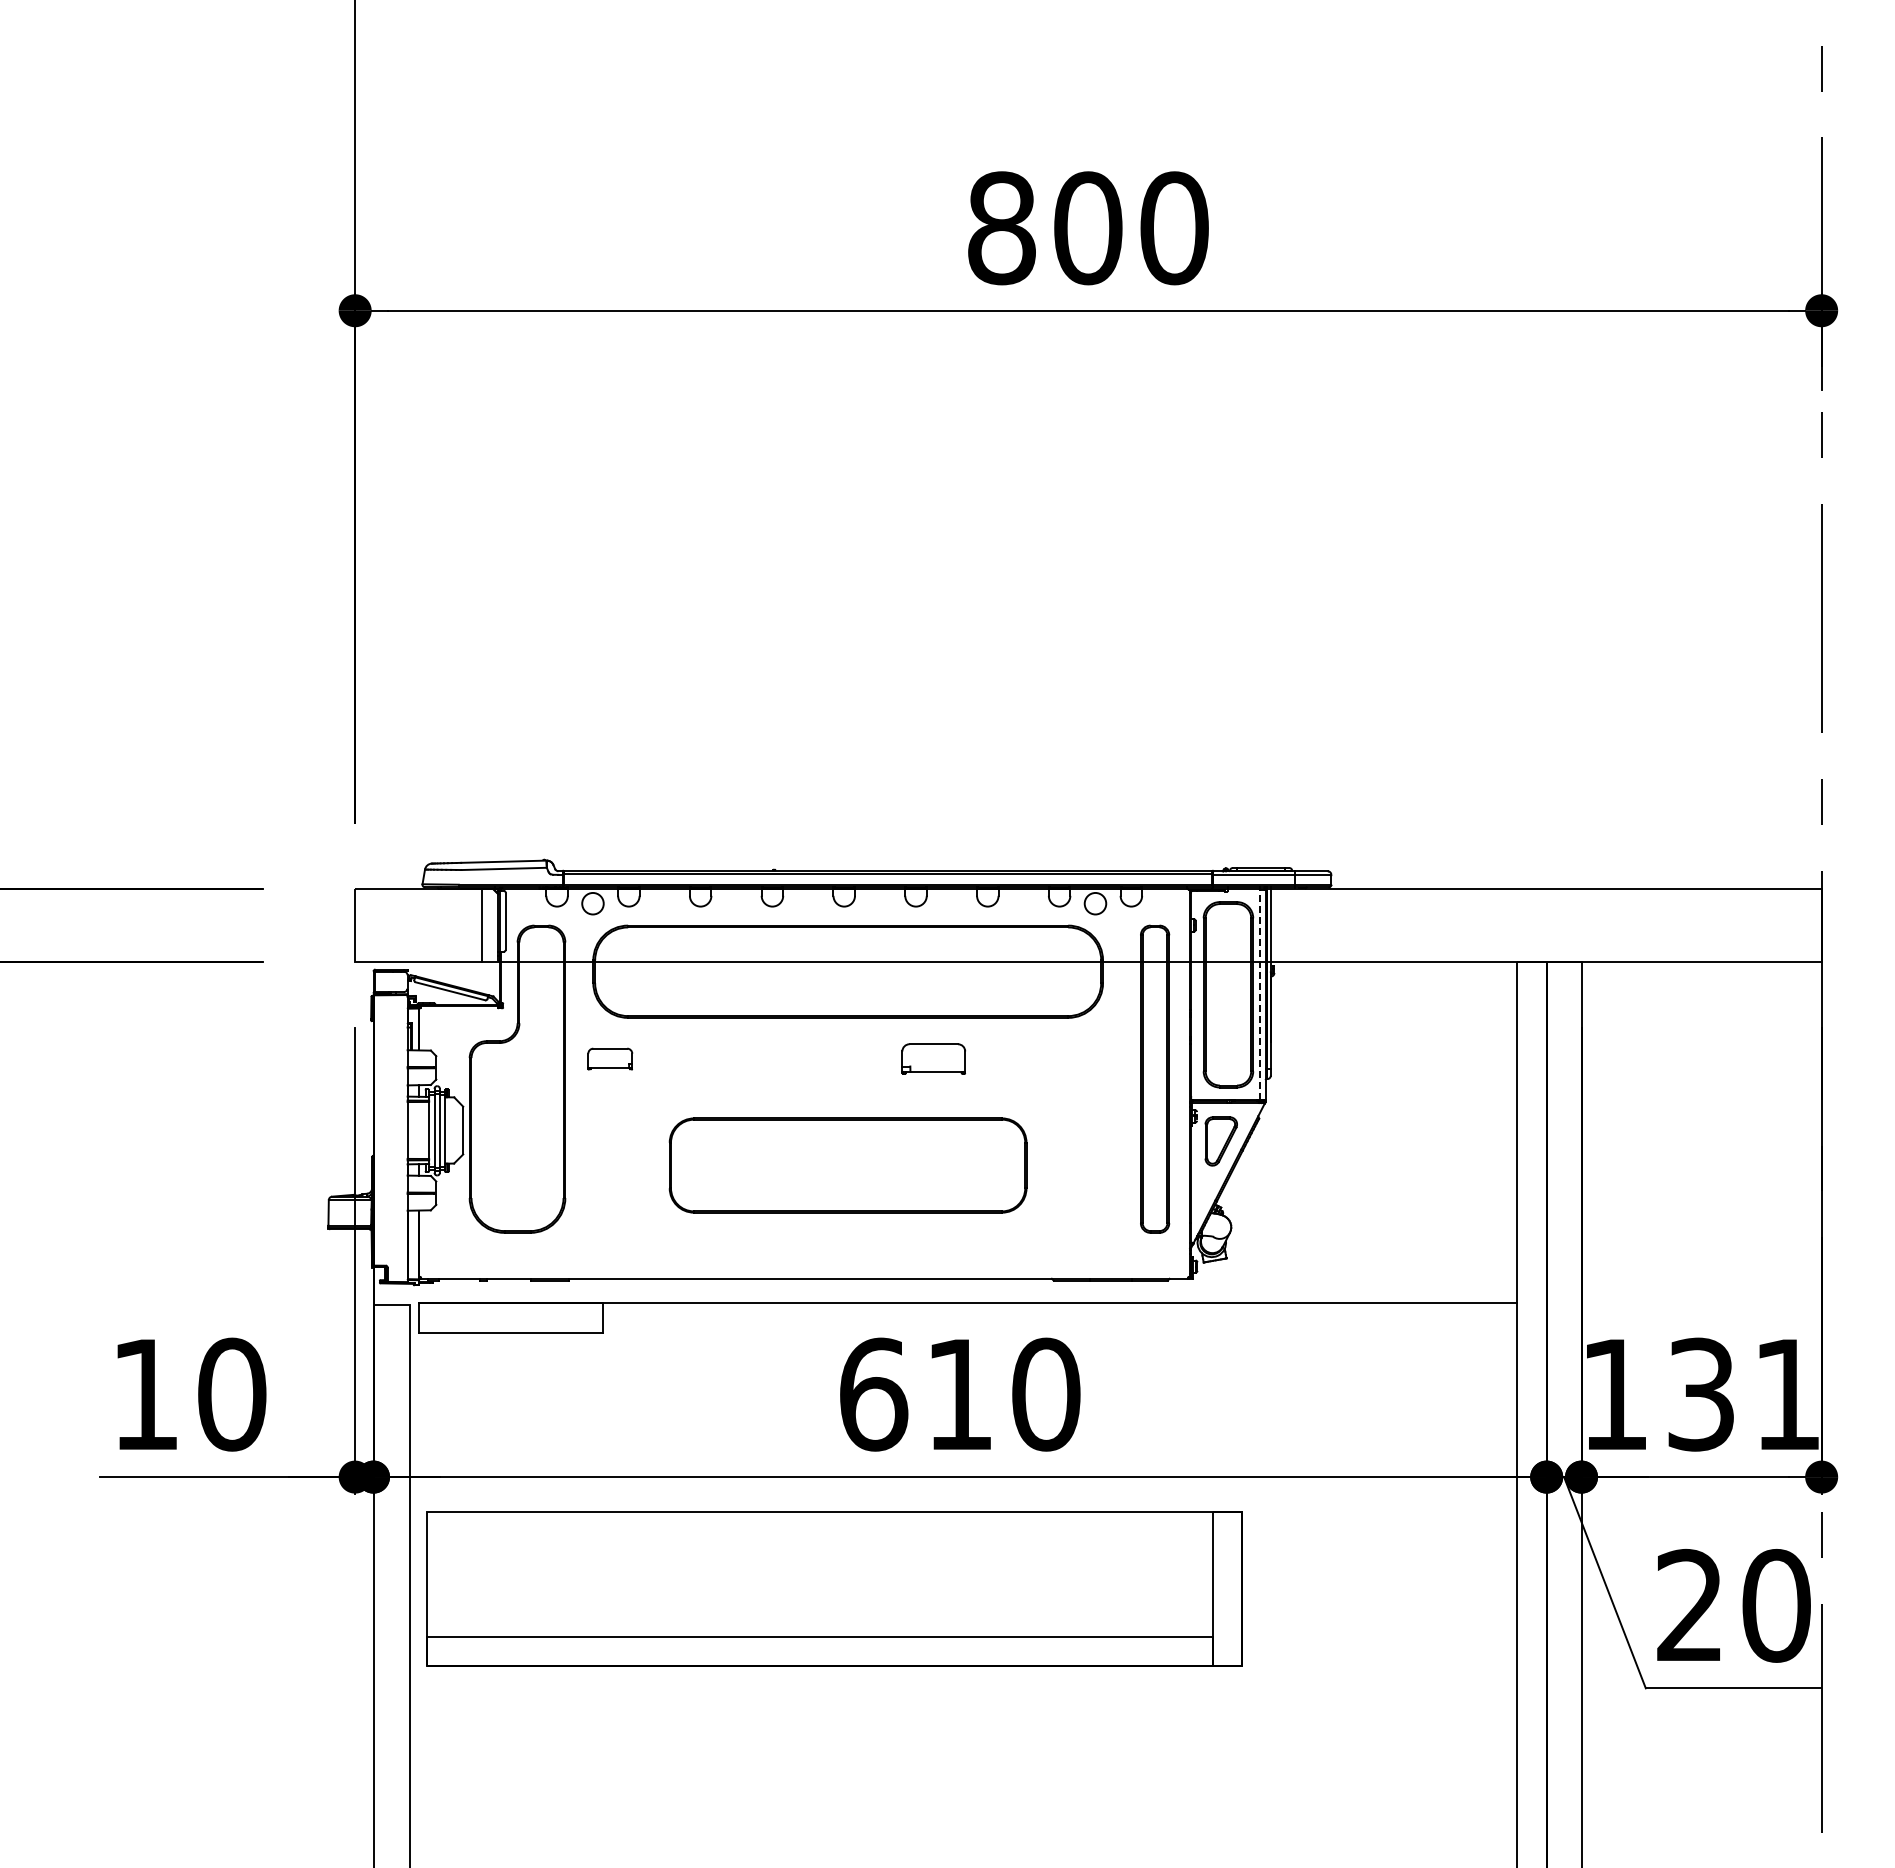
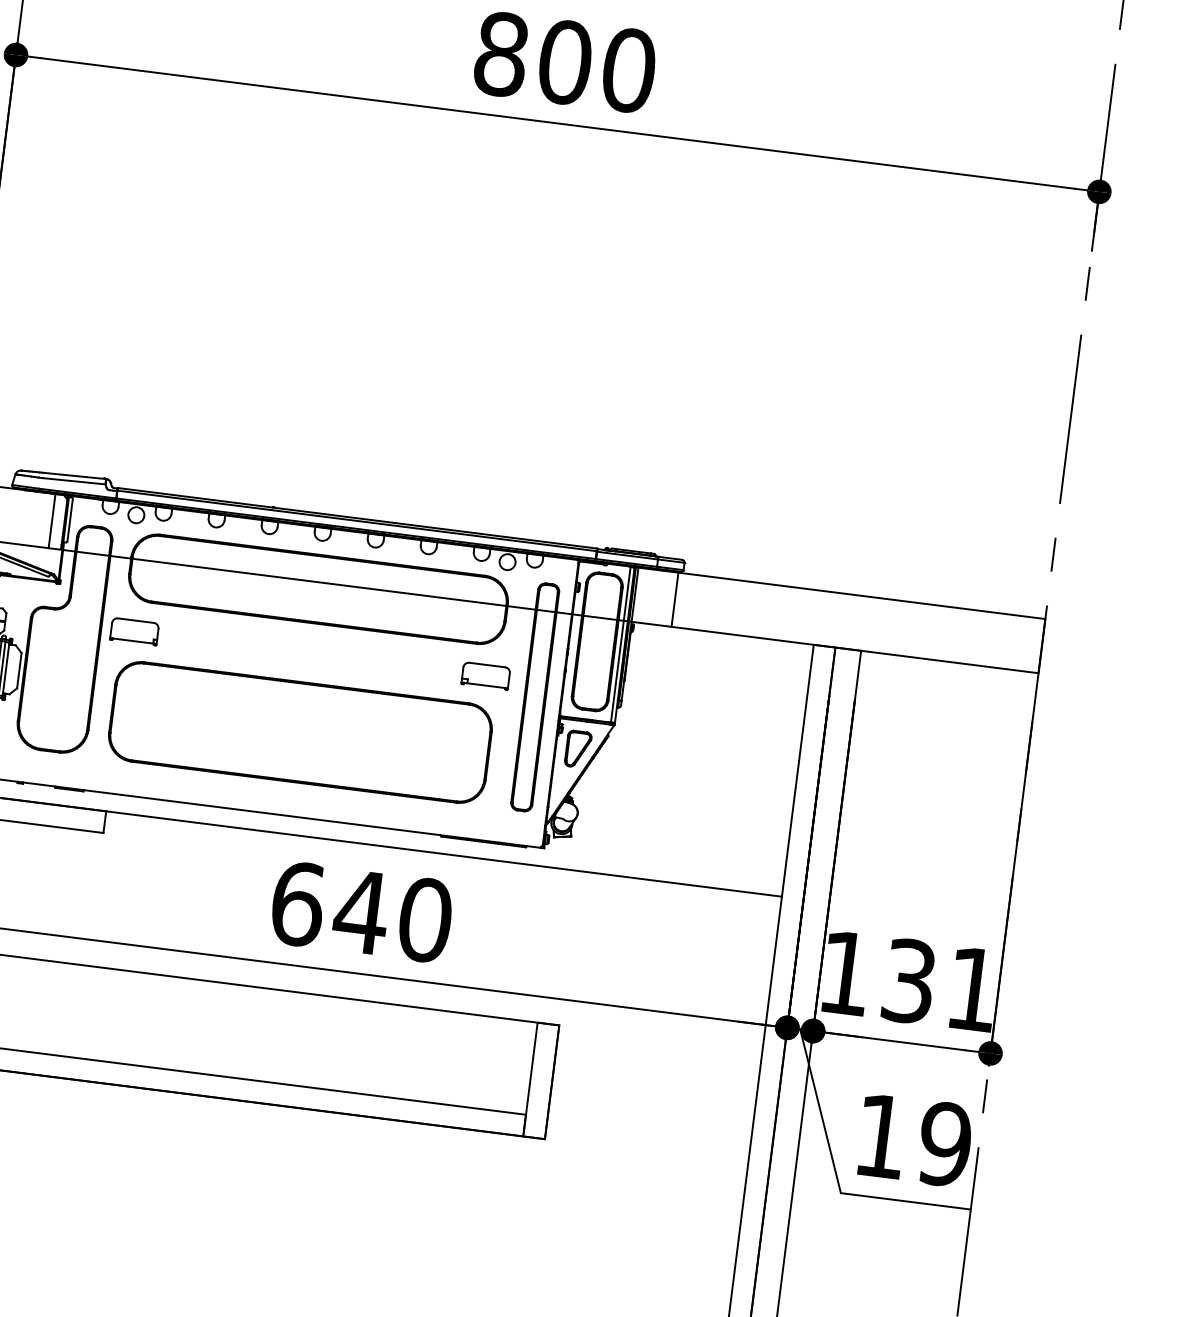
line: (1324, 925) -> (674, 599), added
line: (1260, 994) -> (621, 644), dashed -> solid
part: (610, 1058) -> (134, 631), size x1.43
part: (933, 1058) -> (485, 675), moved
part: (847, 1165) -> (299, 732), size x1.43
text: (959, 1394) -> (361, 912), 610 -> 640
text: (1733, 1605) -> (913, 1140), 20 -> 19

